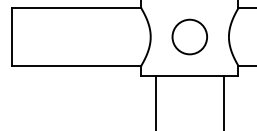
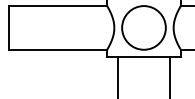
circle: (189, 36) -> (143, 27), size x1.67

